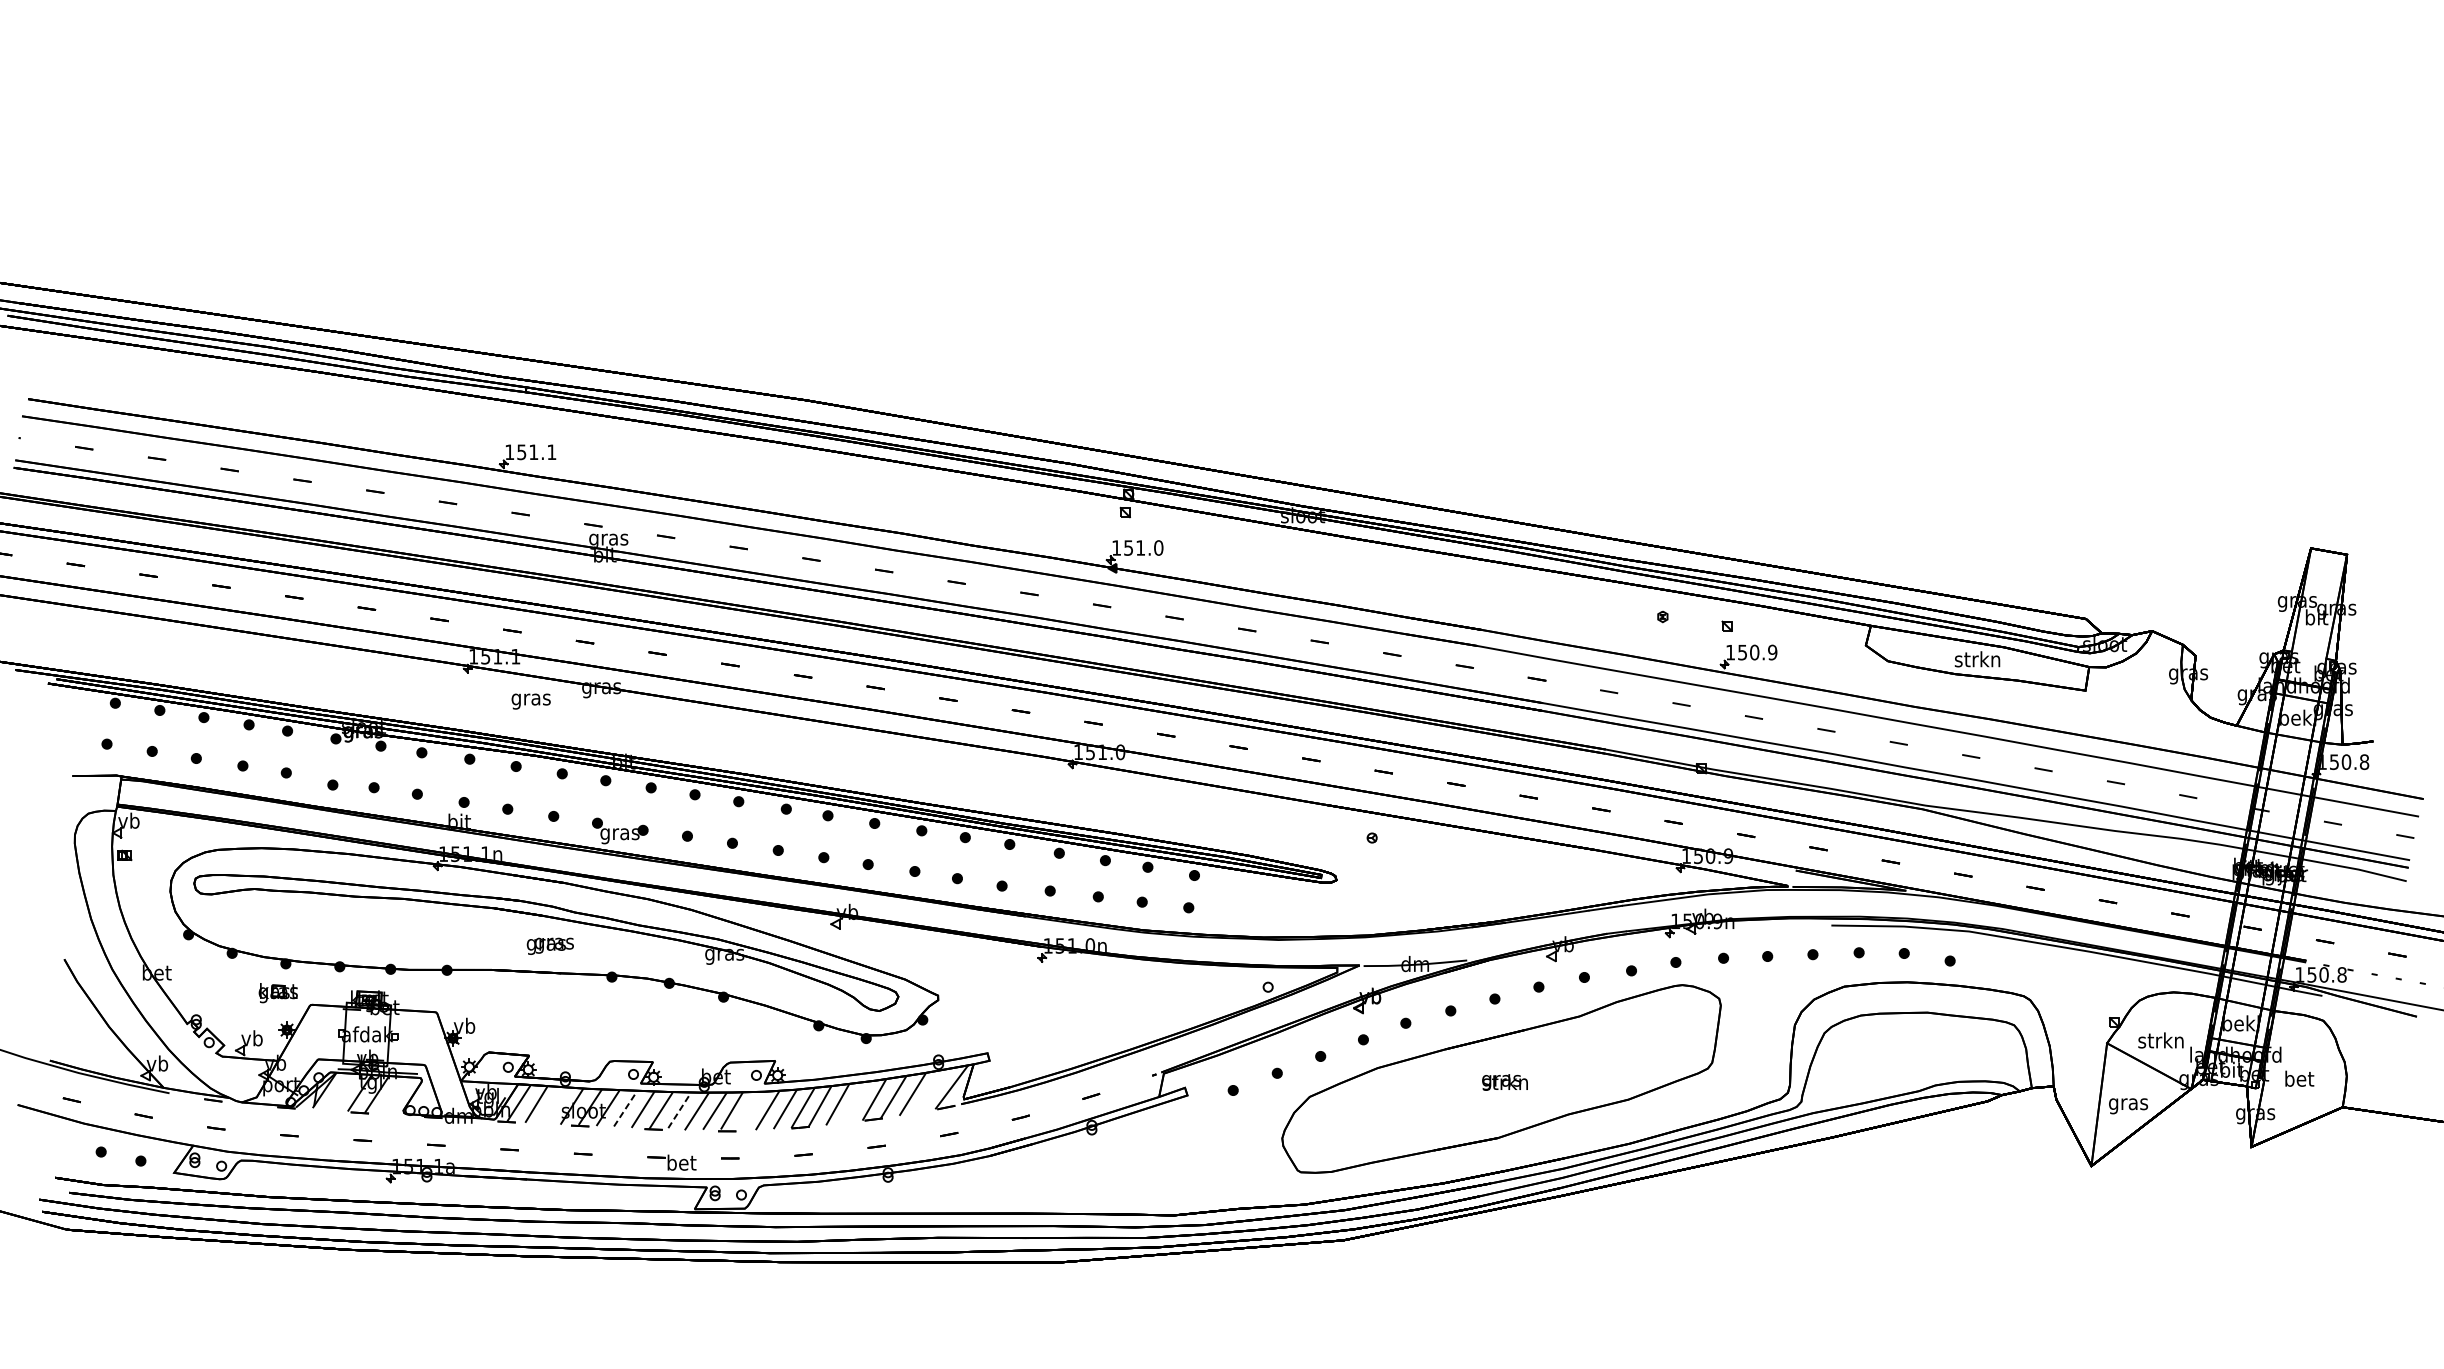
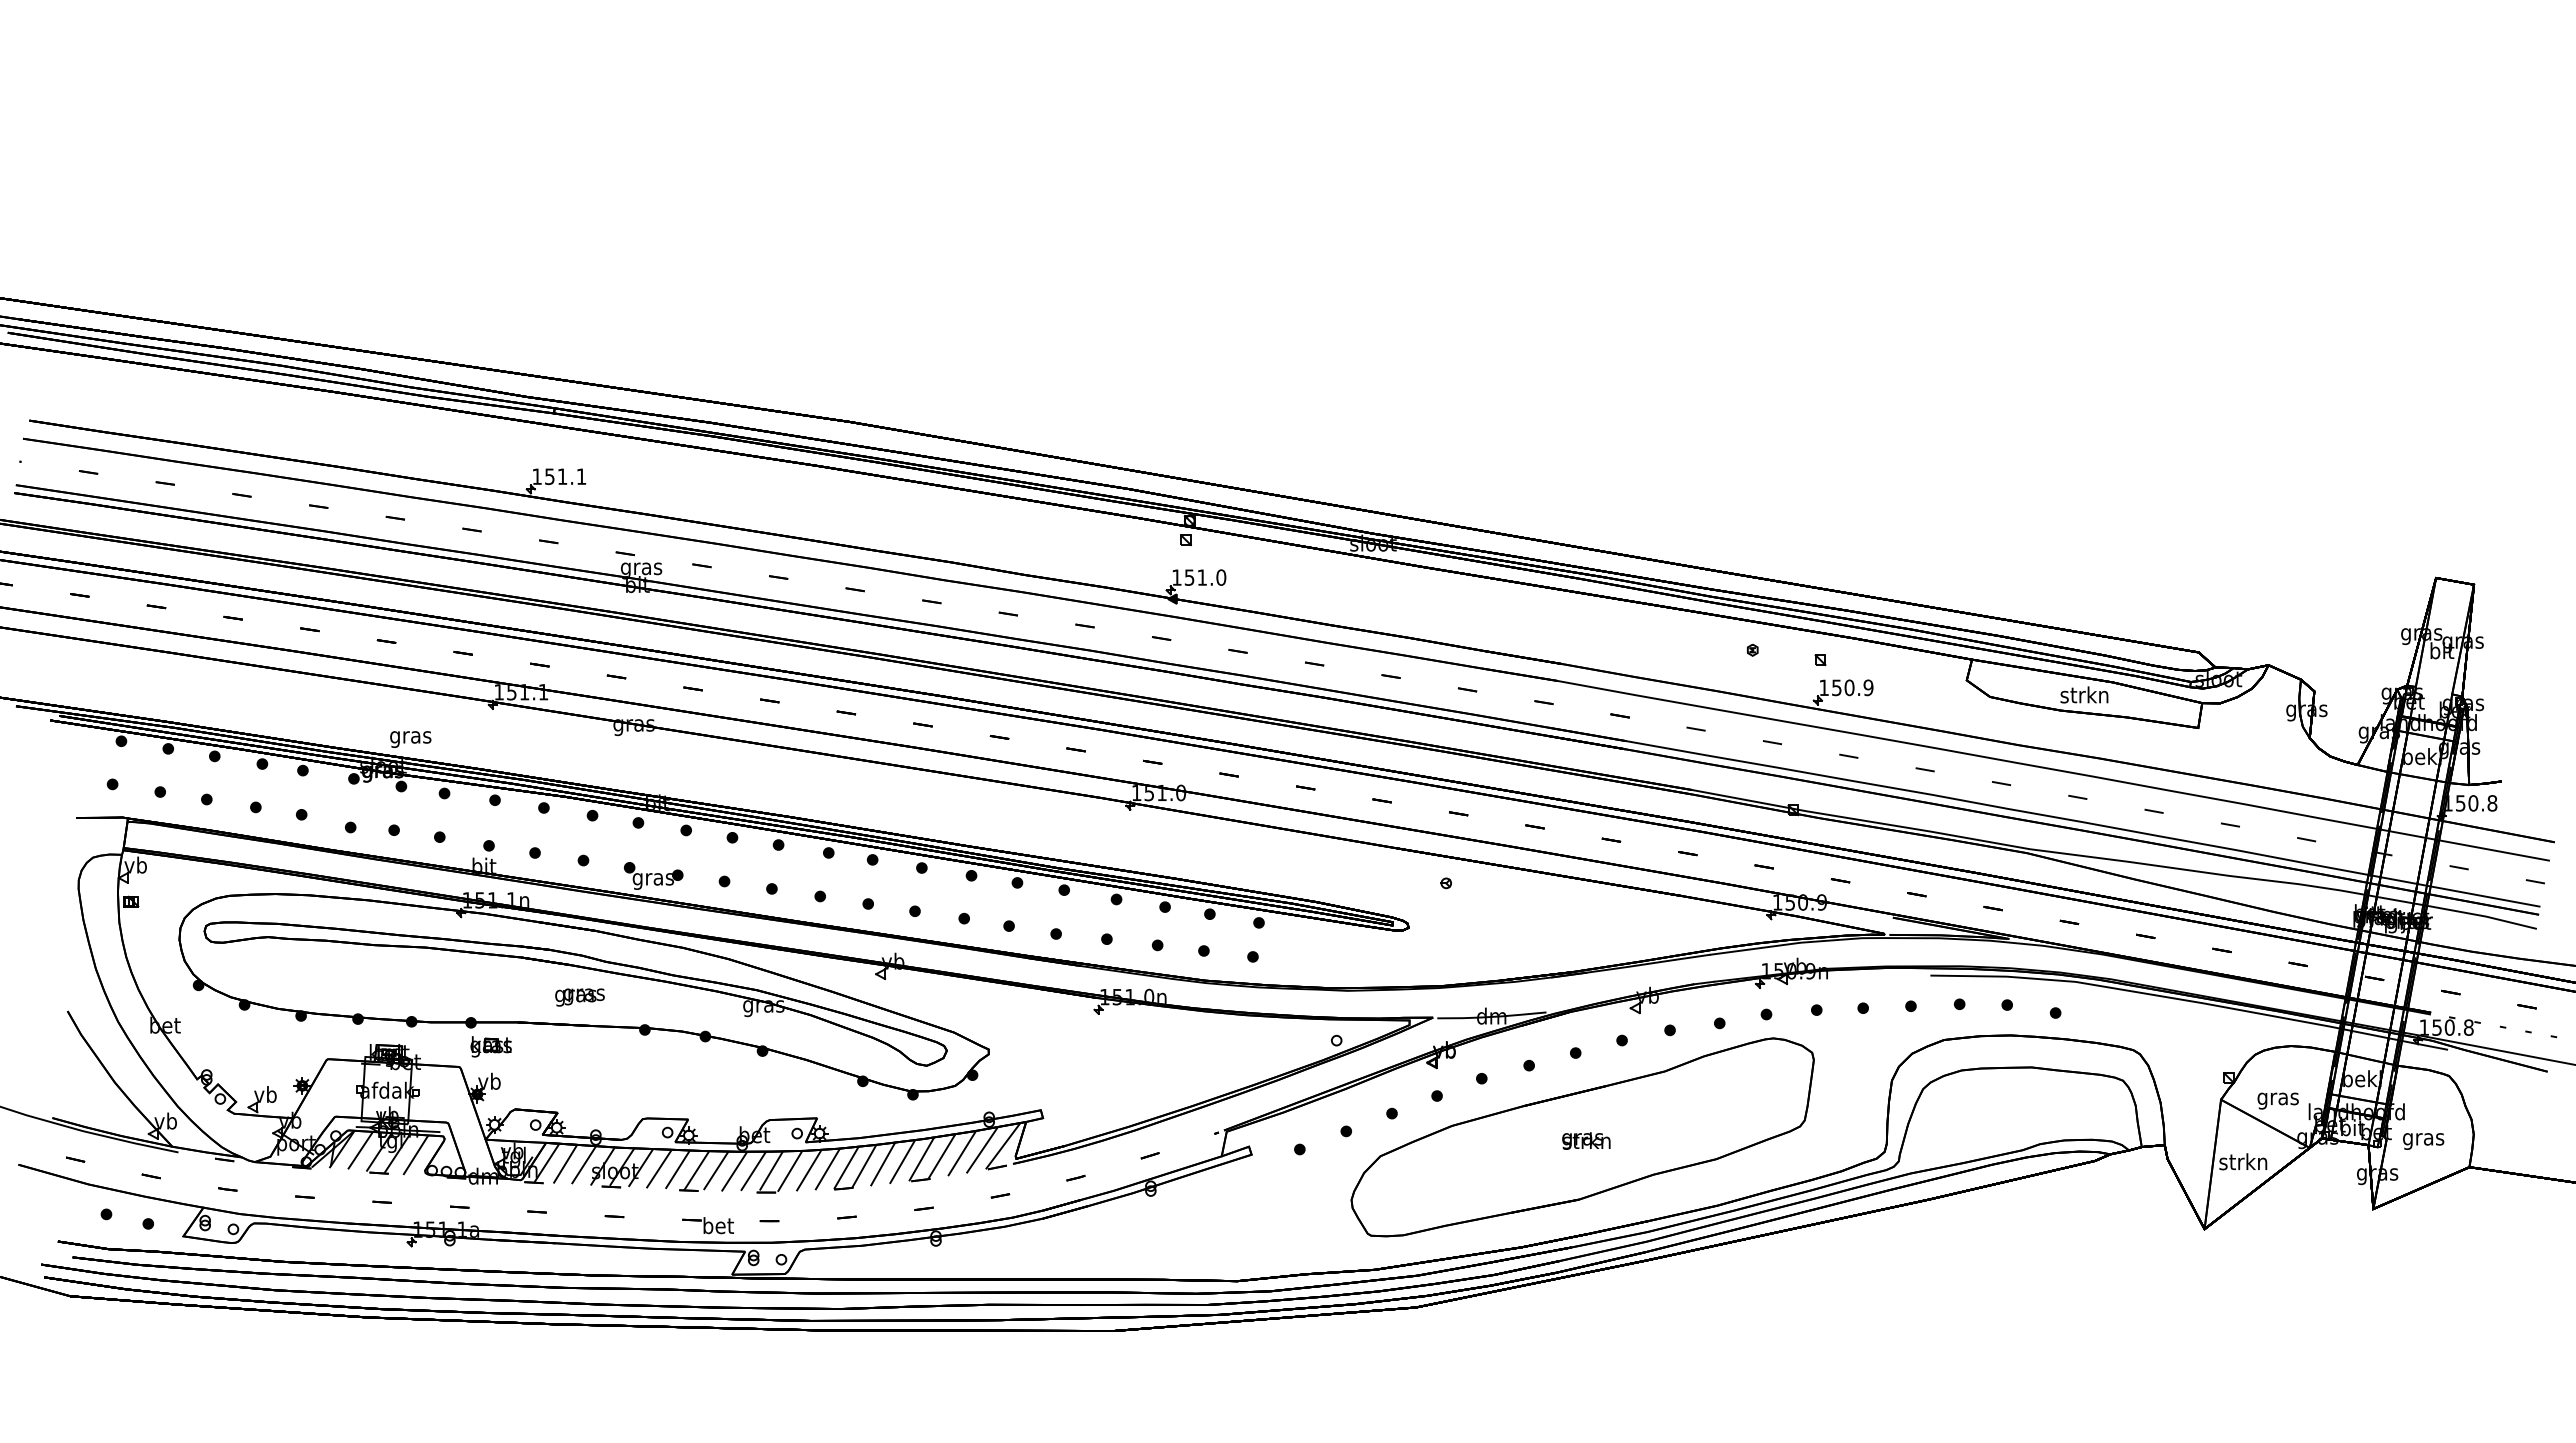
text: (530, 701) -> (410, 739), moved
part: (277, 992) -> (490, 1046), moved
text: (2160, 1042) -> (2277, 1098), strkn -> gras
text: (2299, 1080) -> (2423, 1138), bet -> gras
line: (932, 1090) -> (982, 1149), added
line: (342, 1091) -> (360, 1150), added
line: (394, 1096) -> (415, 1155), added
line: (856, 1101) -> (902, 1161), added
text: (2128, 1103) -> (2243, 1163), gras -> strkn
line: (553, 1105) -> (583, 1165), added
line: (624, 1109) -> (658, 1169), dashed -> solid
line: (679, 1110) -> (716, 1170), dashed -> solid
line: (749, 1110) -> (789, 1170), added

